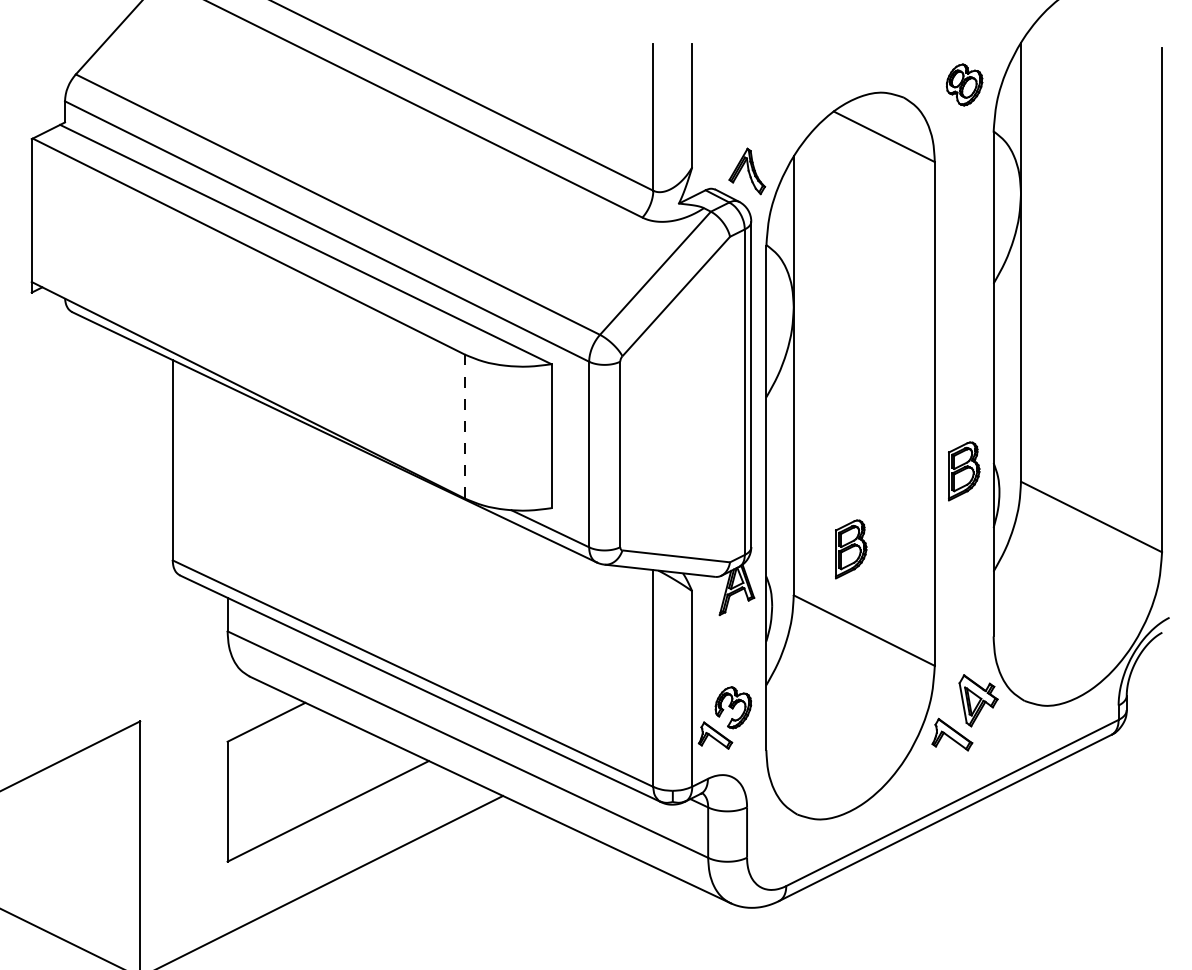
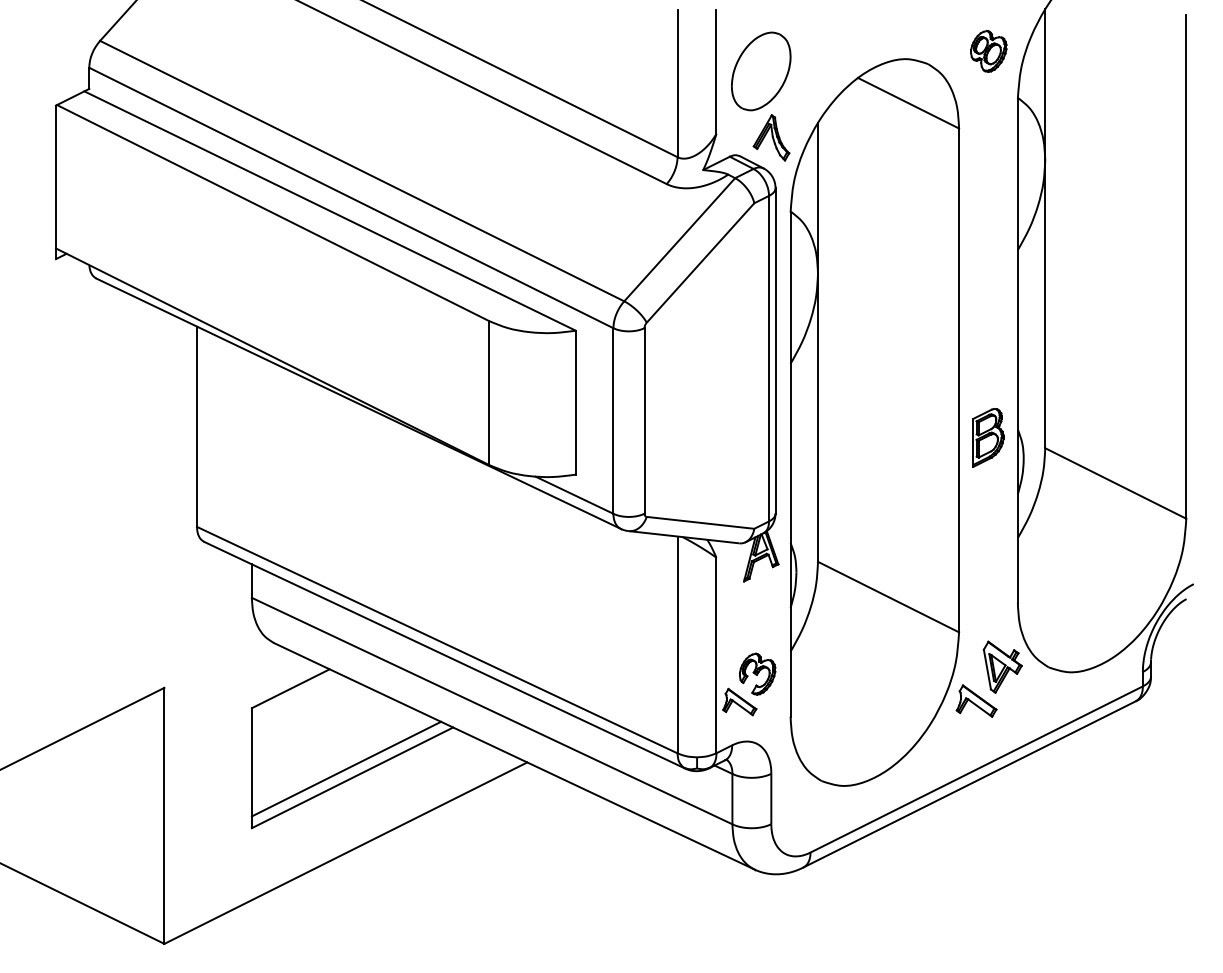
part: (737, 105) -> (761, 71), added
line: (464, 426) -> (488, 392), dashed -> solid
part: (851, 549) -> (875, 515), removed
line: (322, 802) -> (346, 768), added

